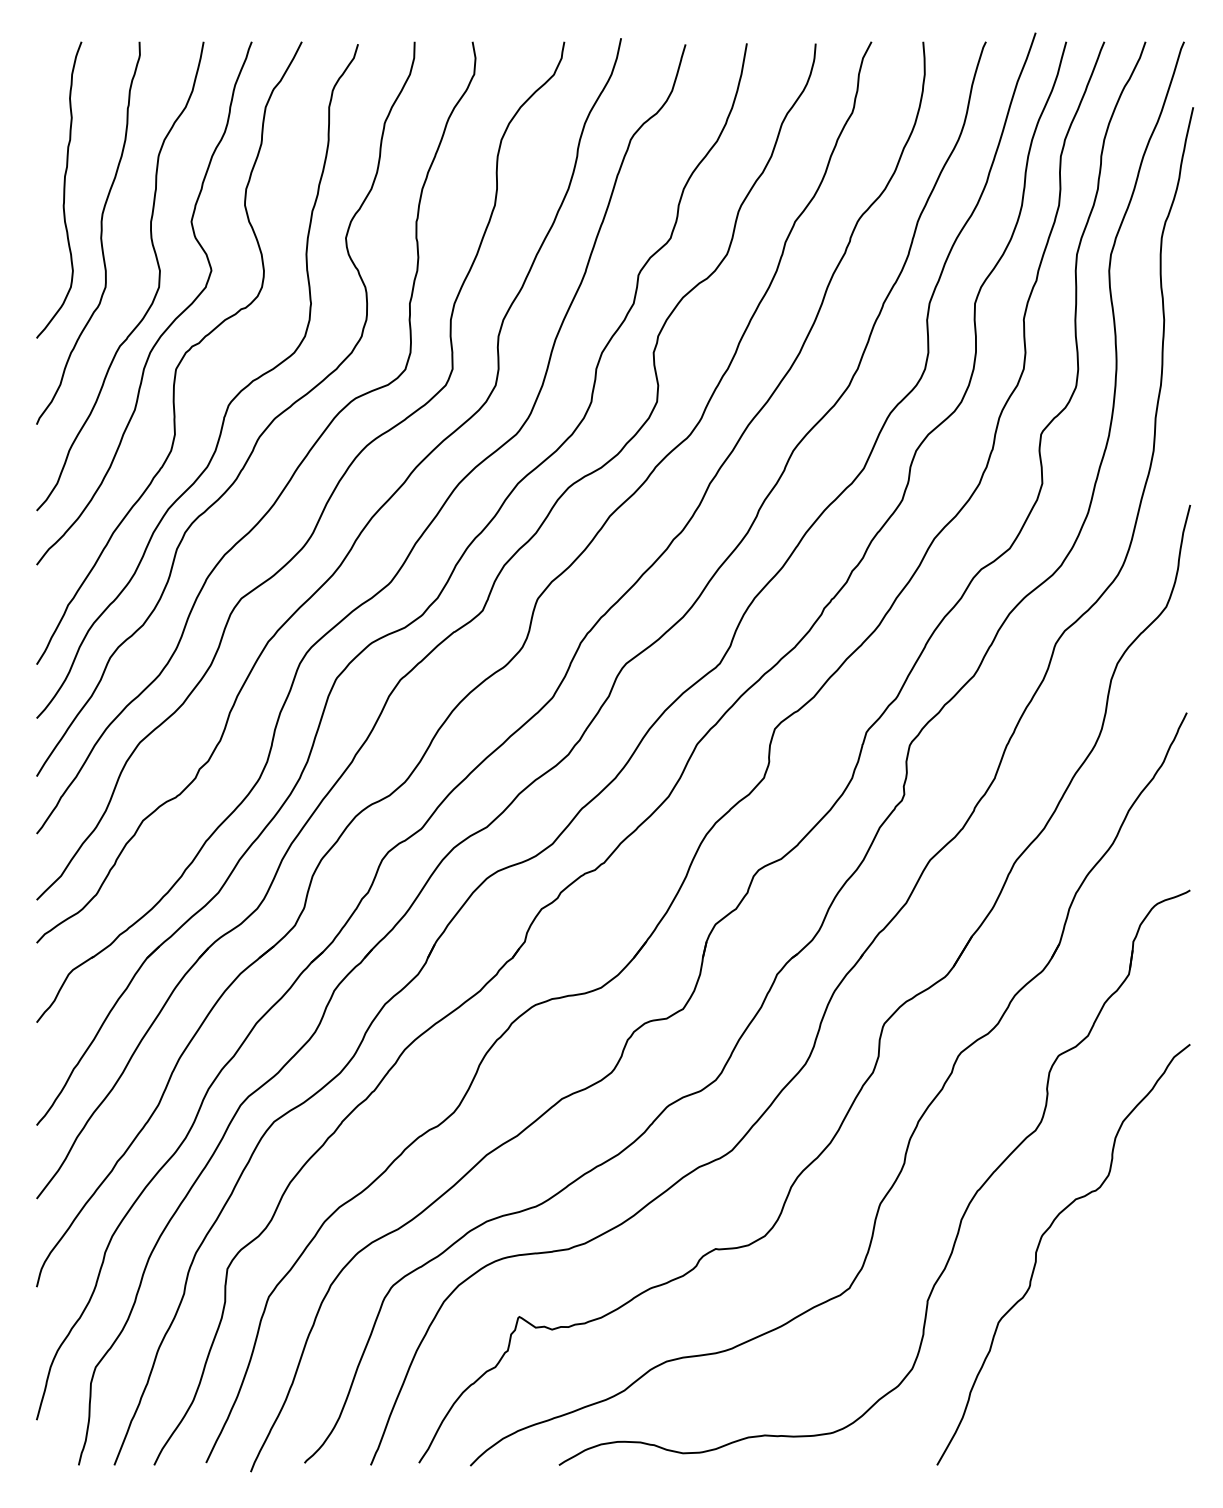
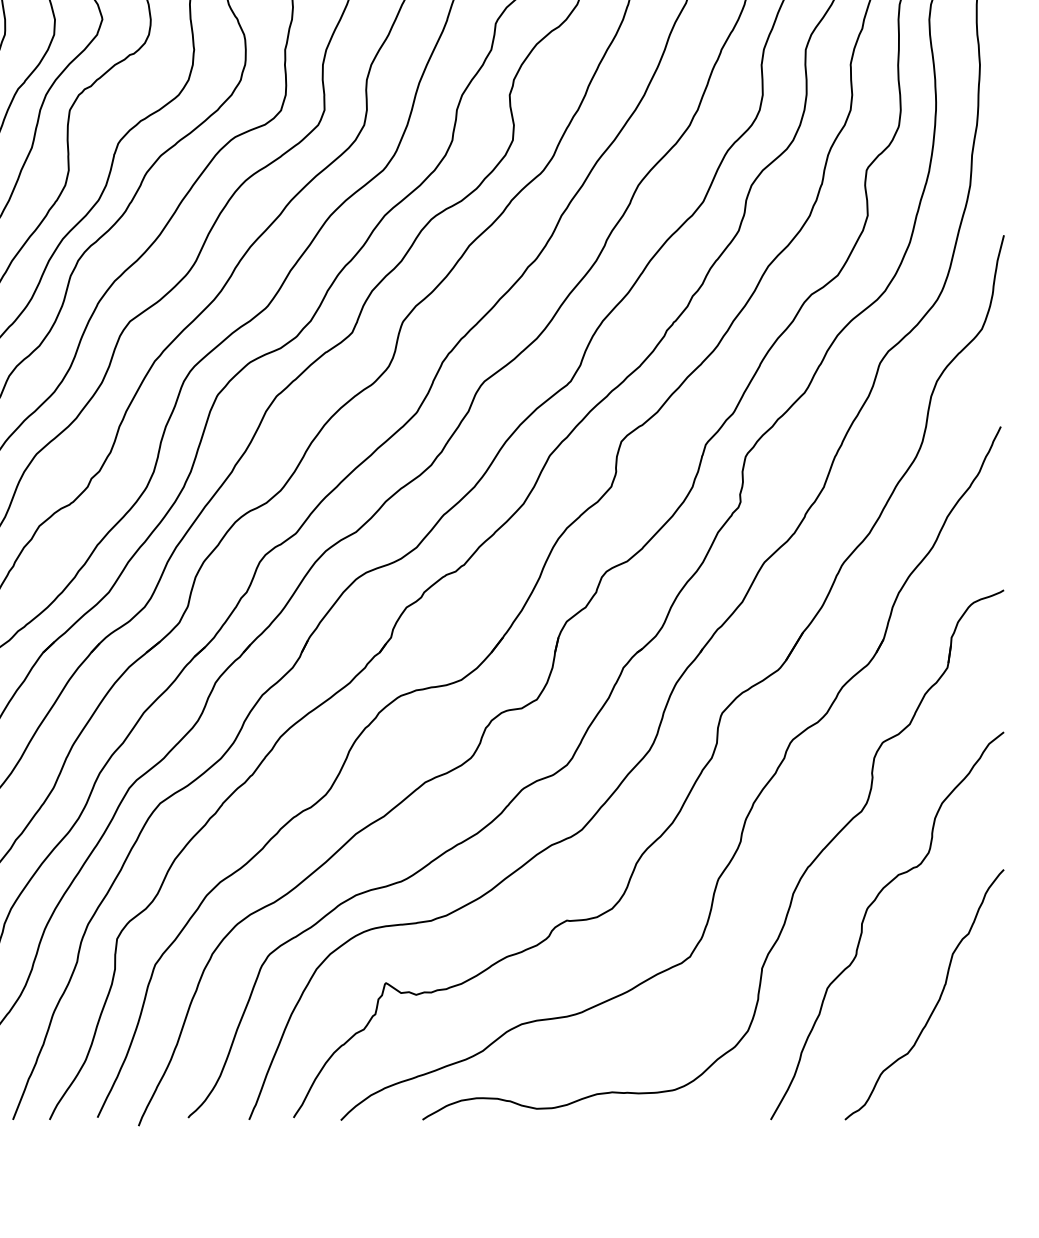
curve: (1117, 1337) -> (936, 1002), added

